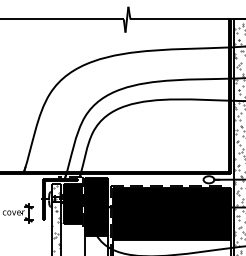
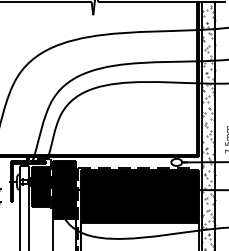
hatch: (56, 218) -> (24, 201), removed

